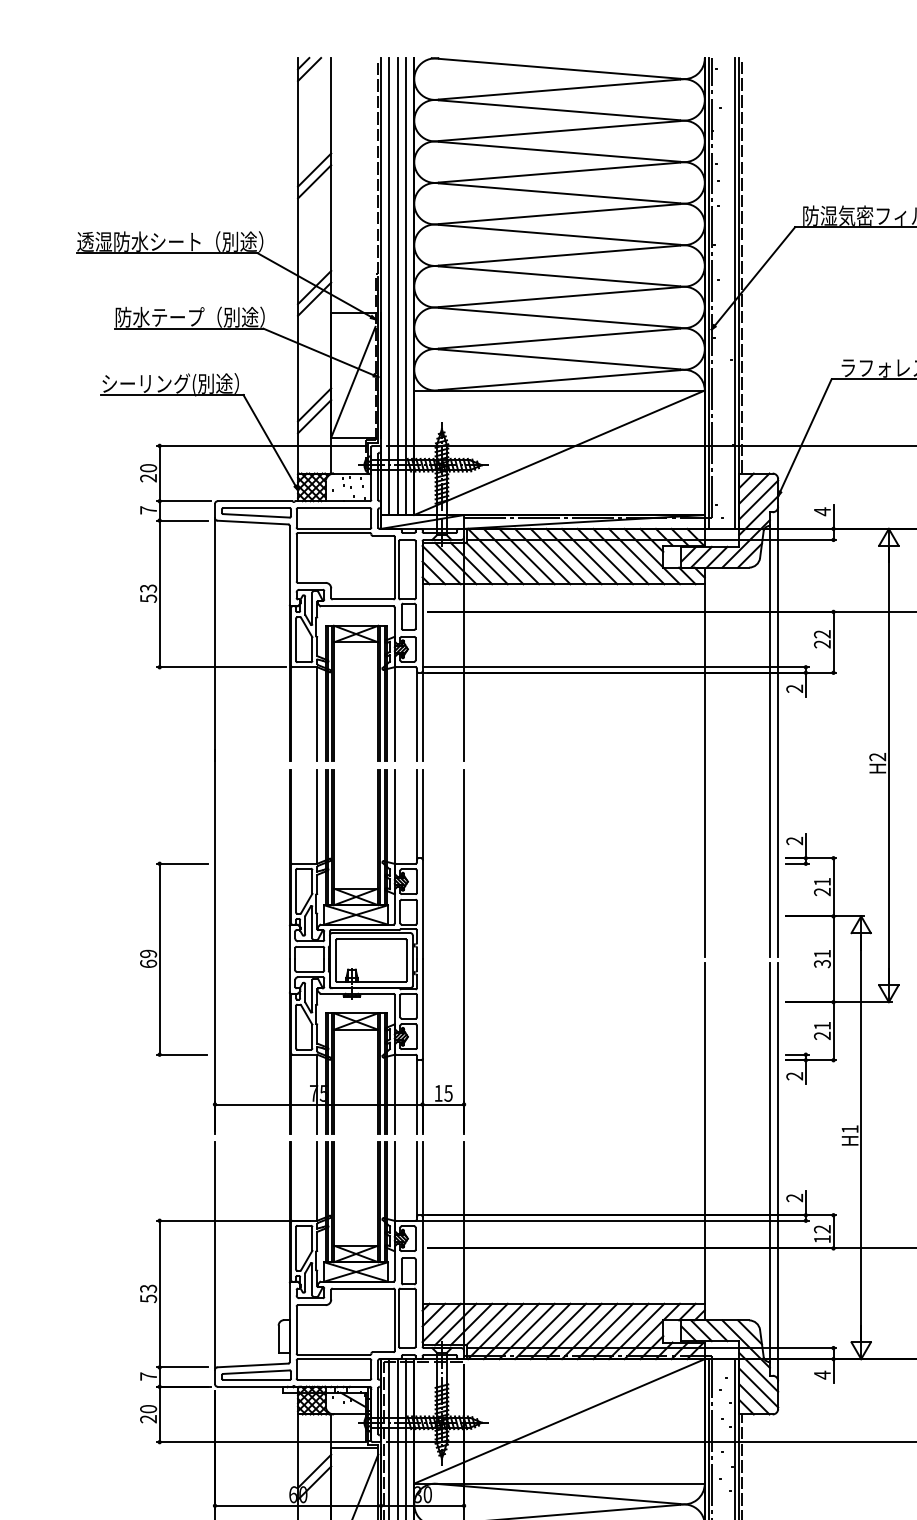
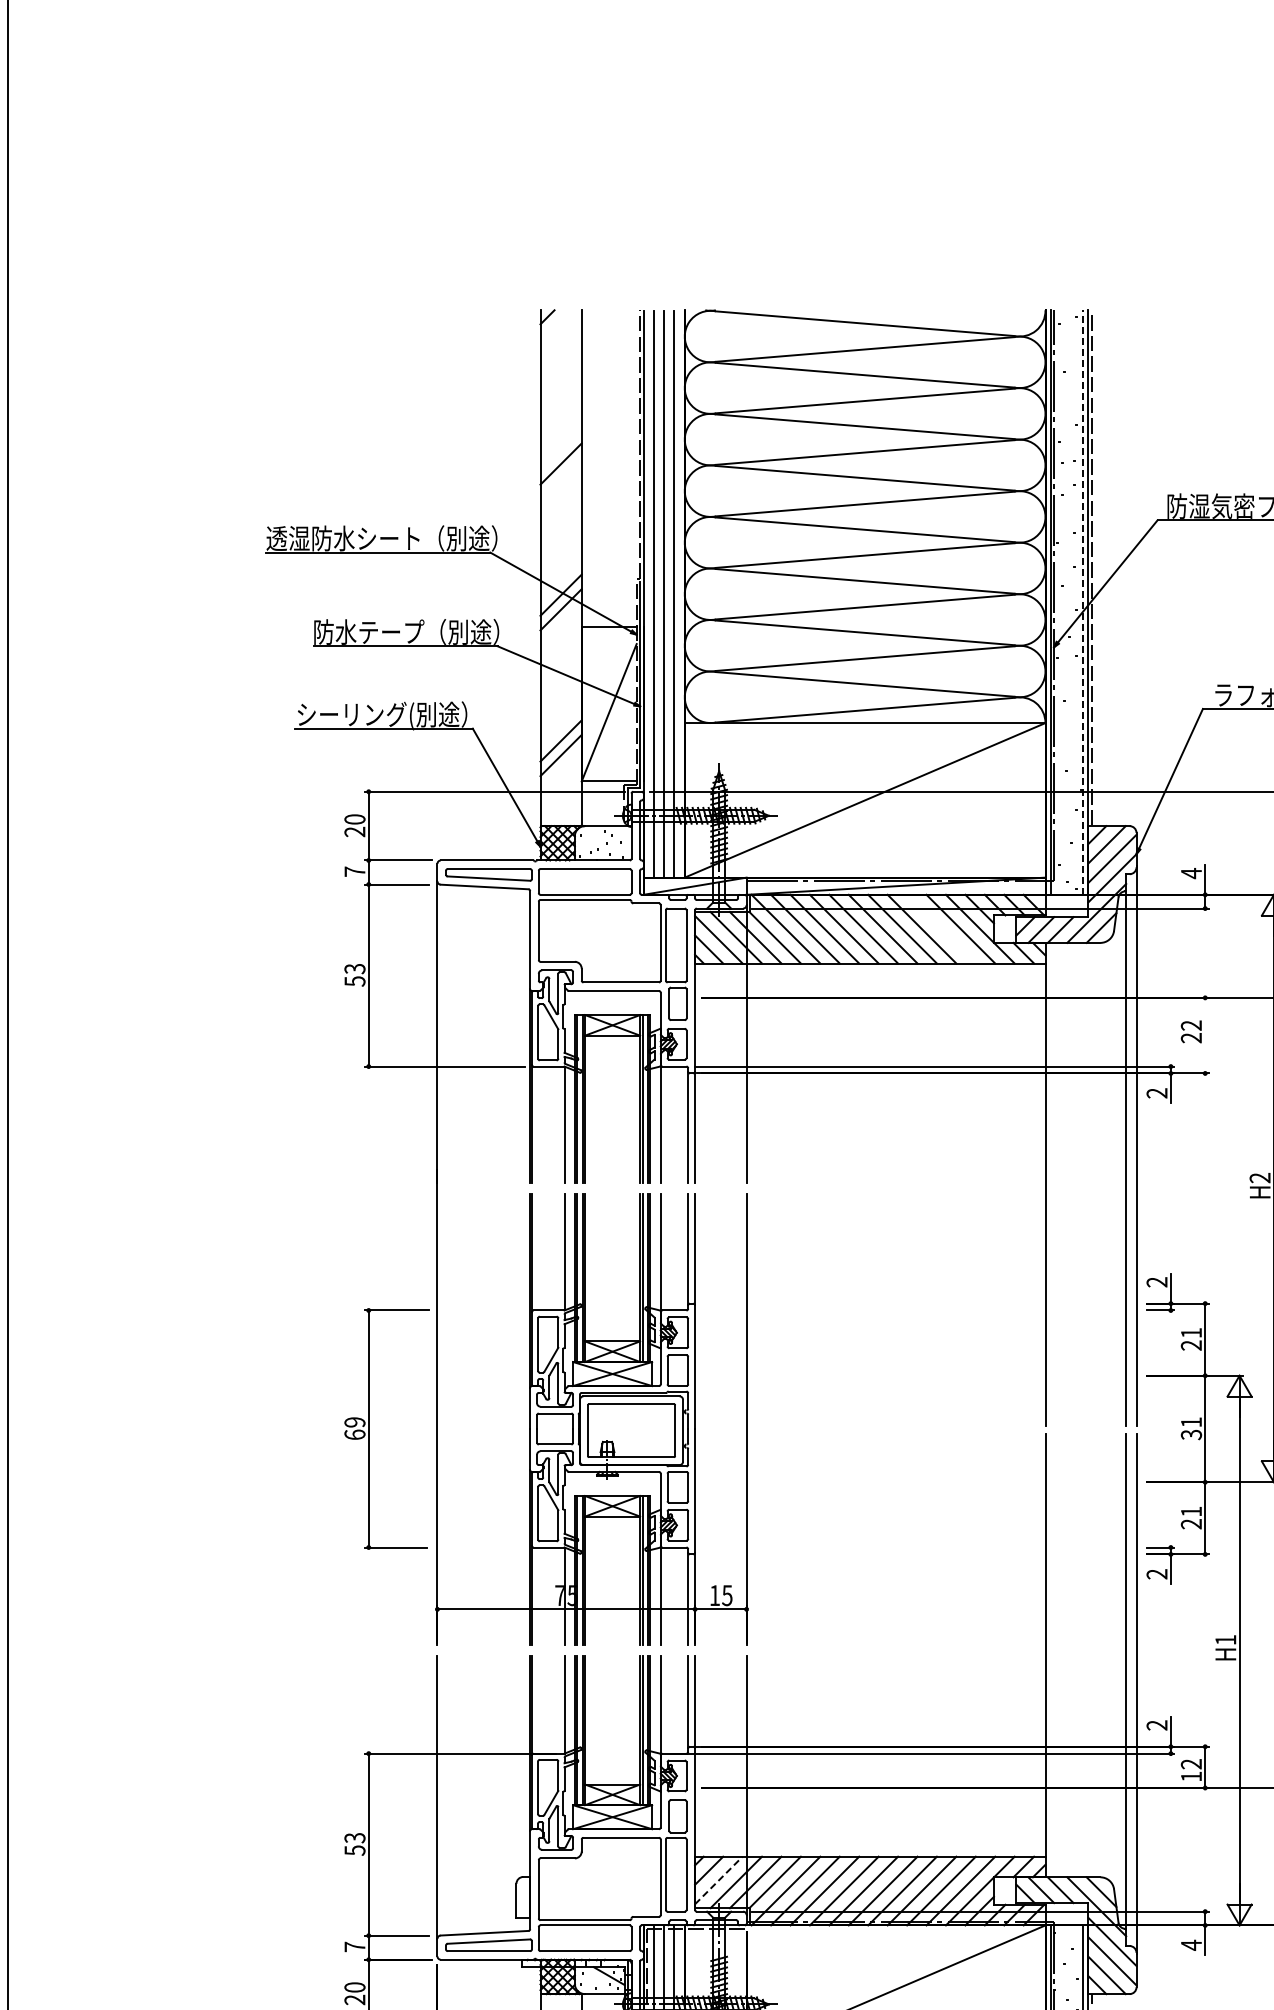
line: (309, 69) -> (554, 324), removed
line: (314, 170) -> (560, 449), removed
line: (735, 293) -> (1083, 602), solid -> dashed
line: (621, 556) -> (941, 928), removed
line: (833, 642) -> (1205, 1035), removed
line: (441, 1322) -> (718, 1880), solid -> dashed

